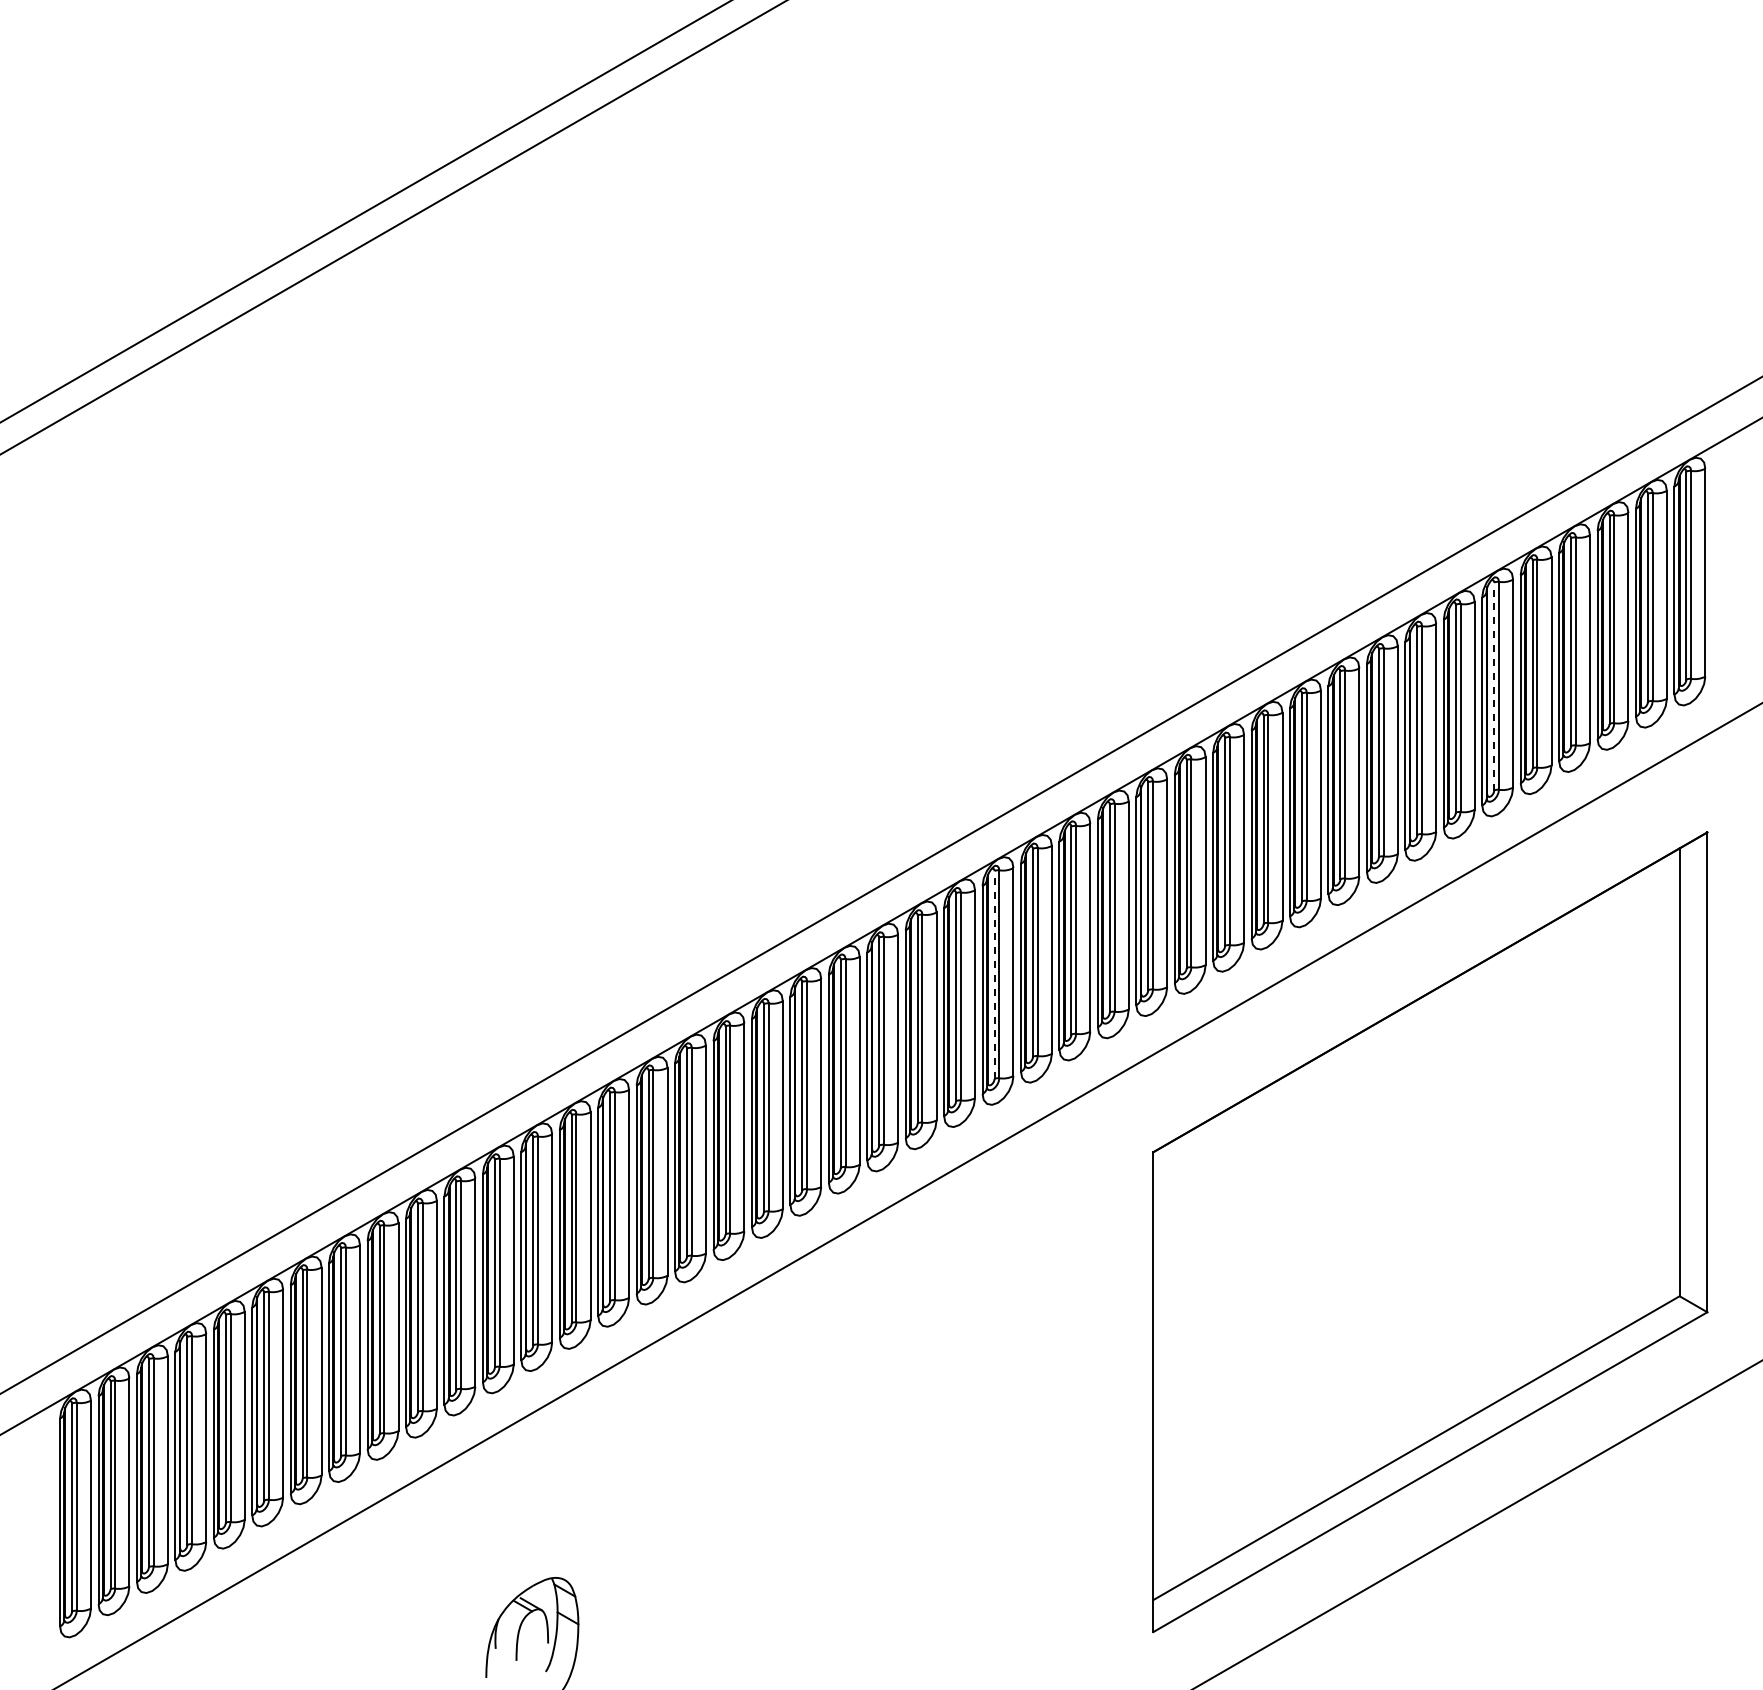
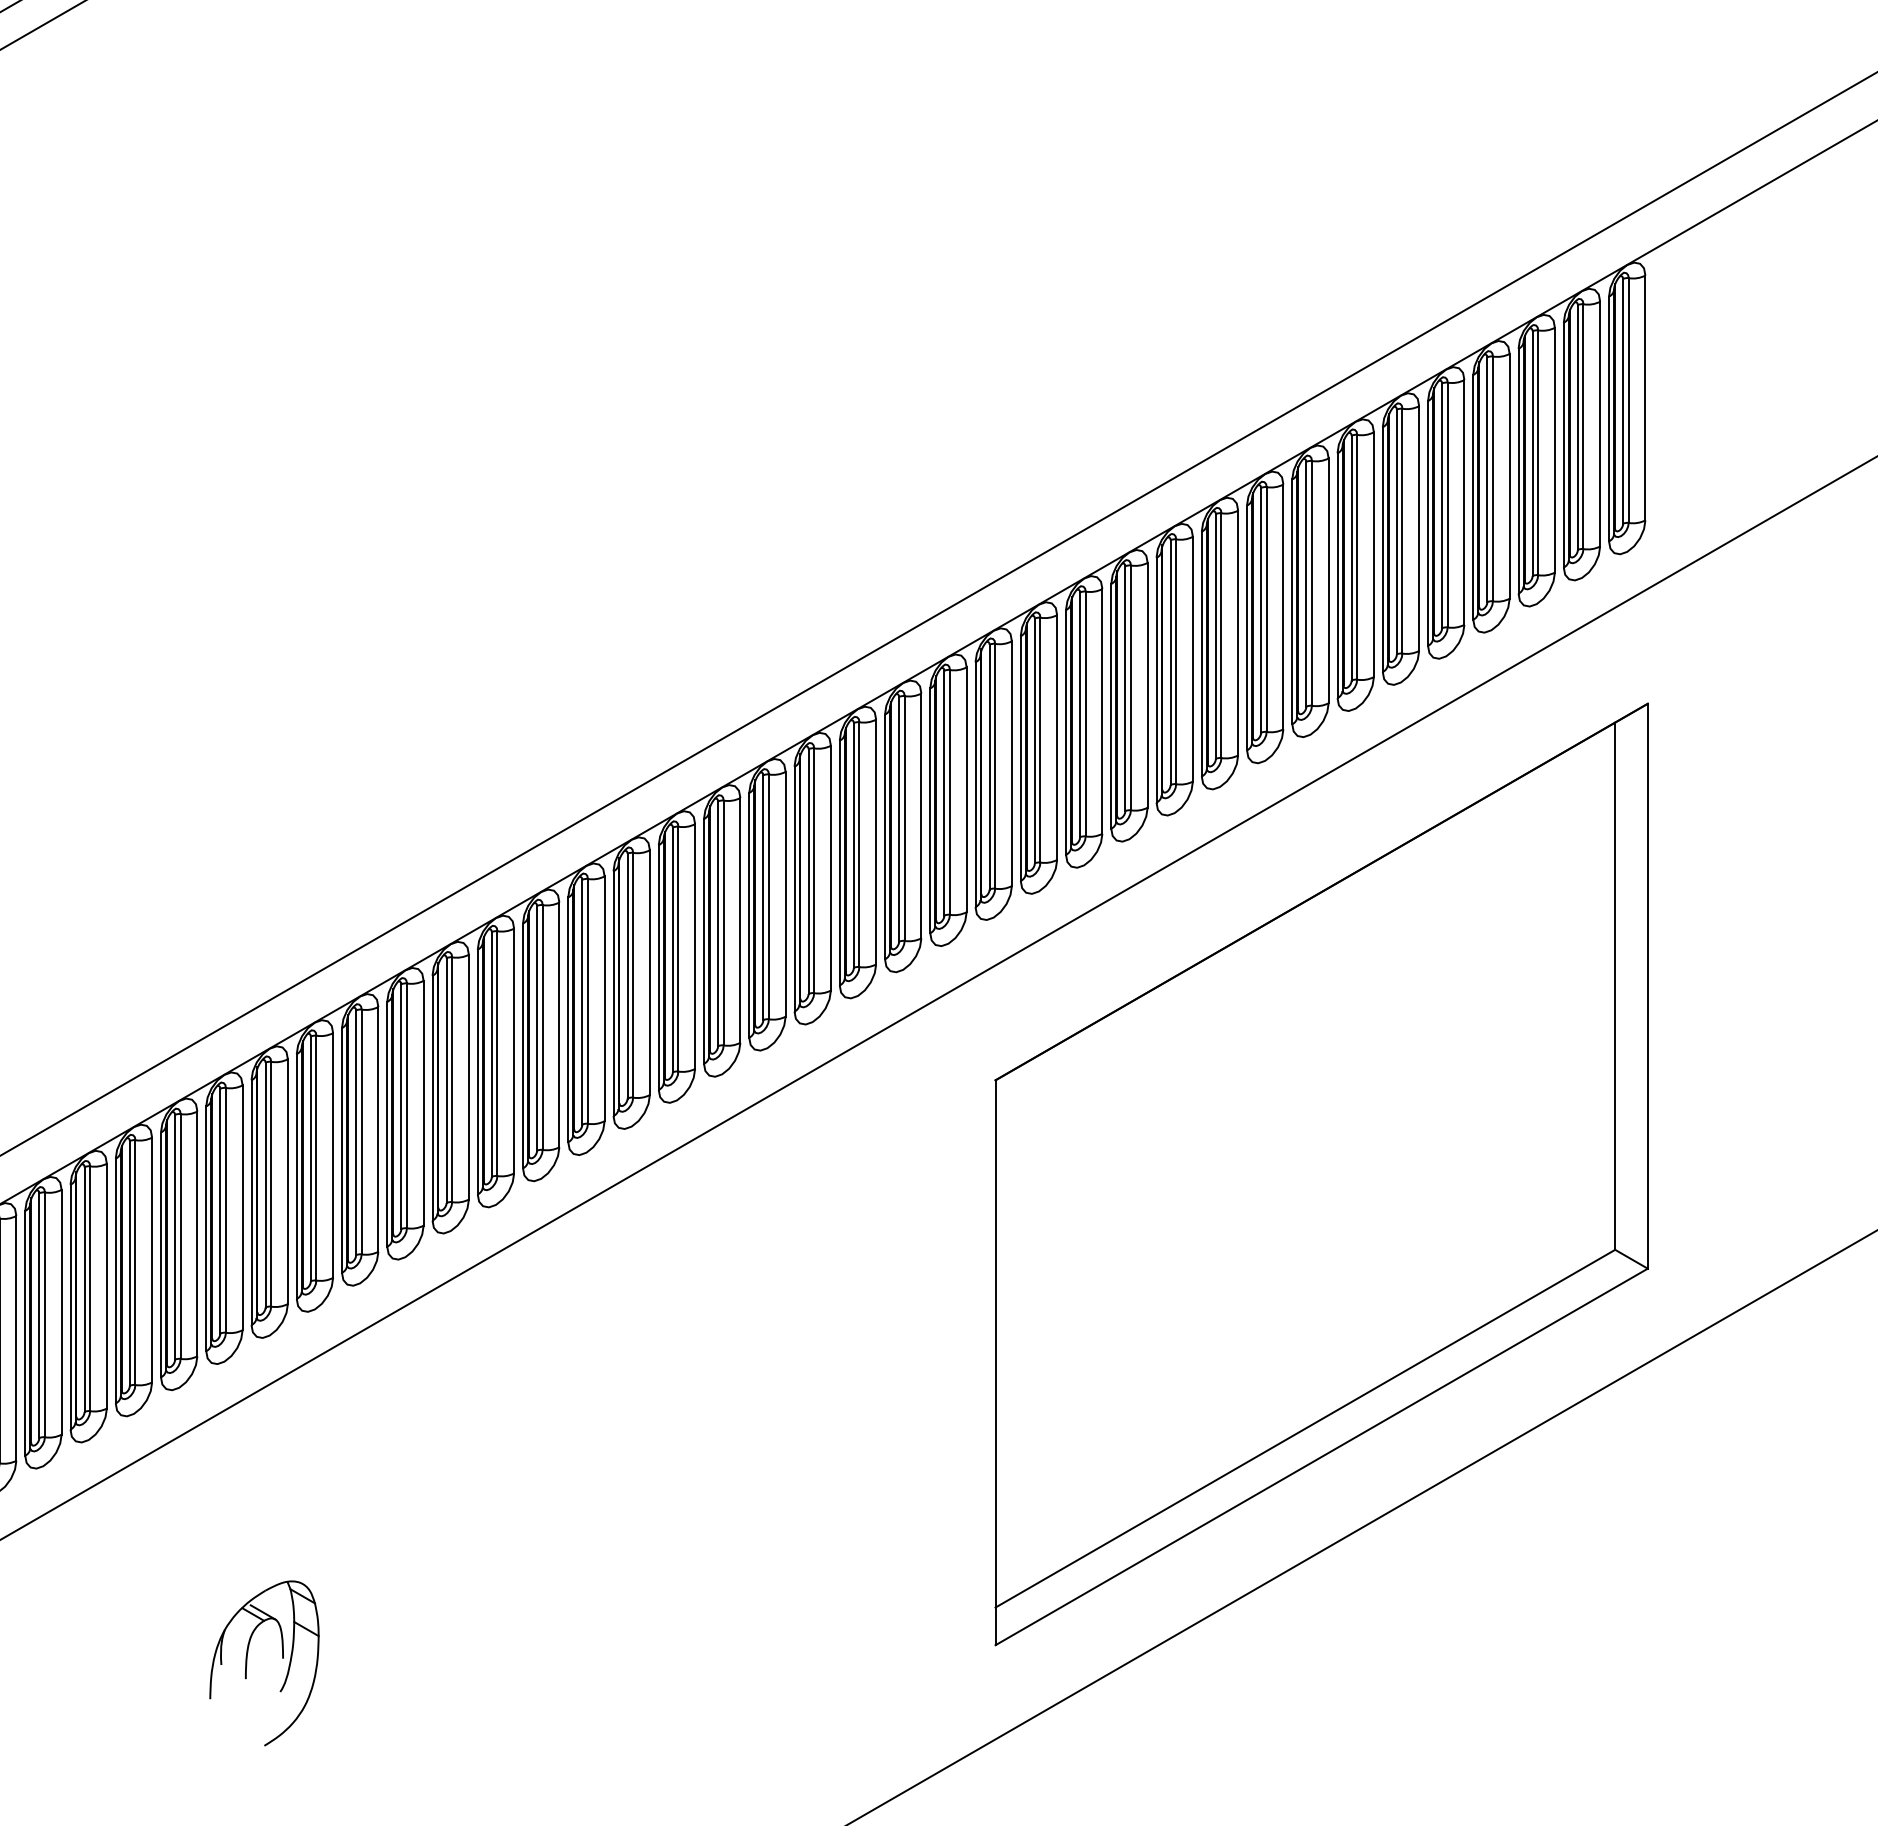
line: (1494, 686) -> (1397, 531), dashed -> solid
line: (994, 975) -> (808, 872), dashed -> solid

